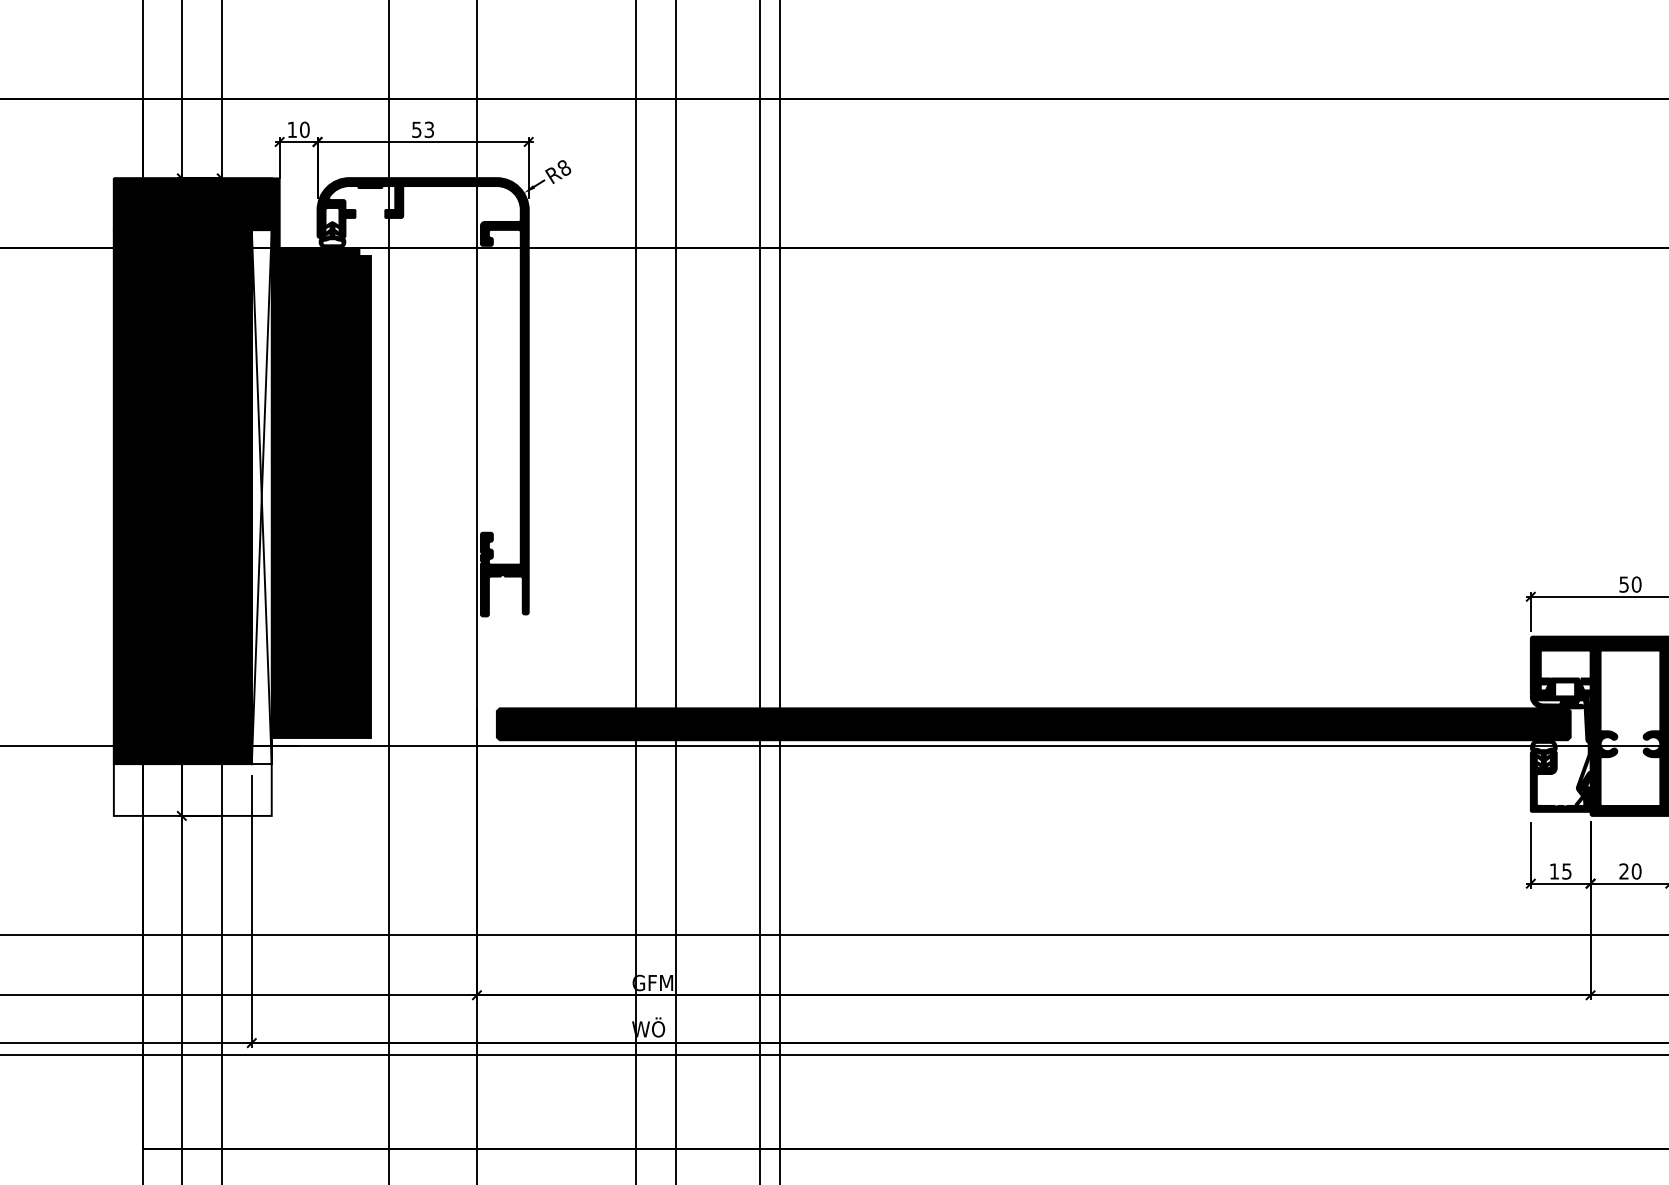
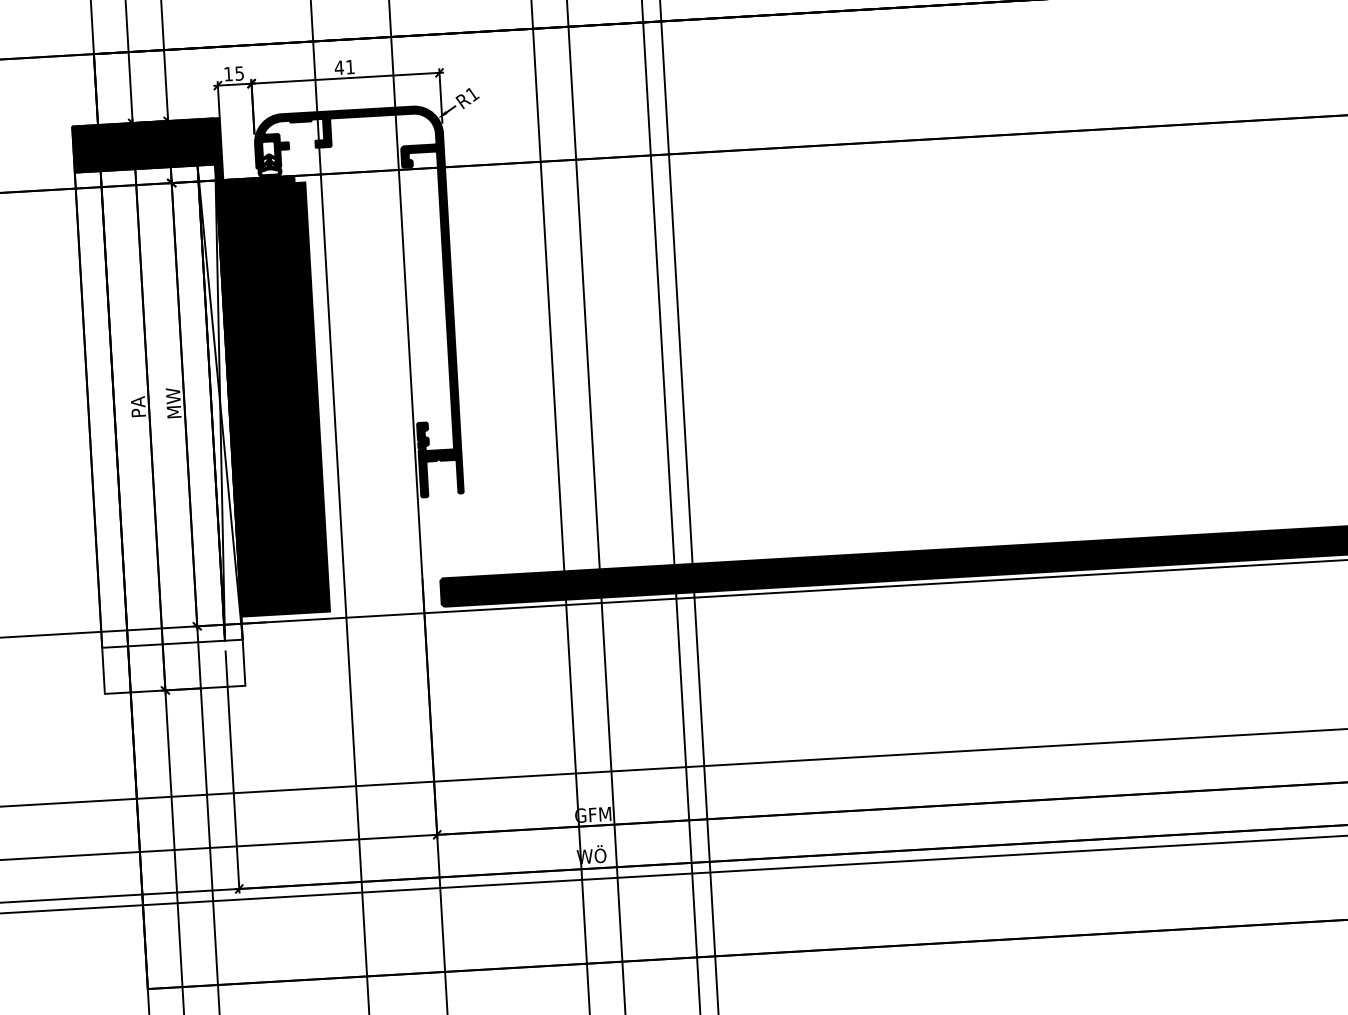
text: (304, 129) -> (239, 73), 10 -> 15
text: (422, 129) -> (344, 67), 53 -> 41
text: (564, 168) -> (472, 94), R8 -> R1
fill: (182, 497) -> (149, 407), removed

